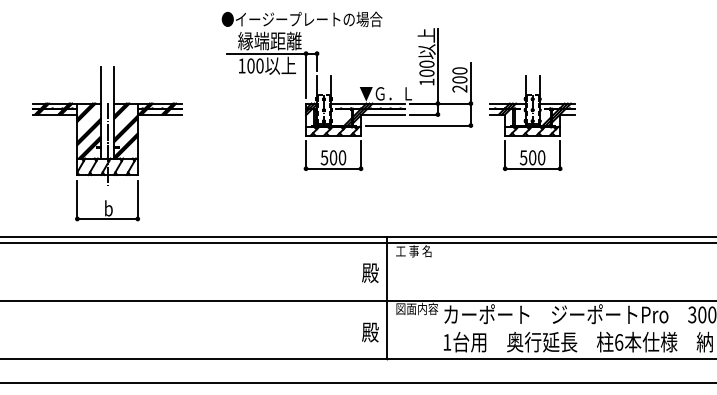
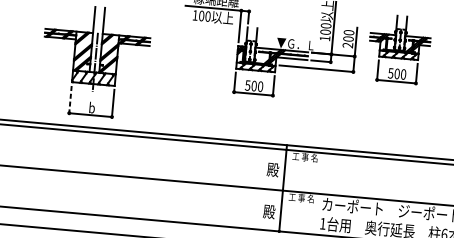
part: (532, 122) -> (399, 48), moved
line: (77, 200) -> (70, 100), solid -> dashed
text: (417, 308) -> (304, 197), 図面内容 -> 工 事 名

